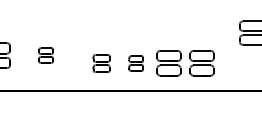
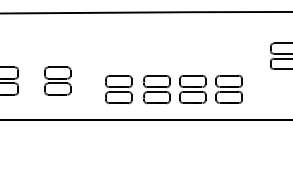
part: (45, 55) -> (57, 80), size x1.67
part: (101, 63) -> (118, 89), size x1.43
part: (135, 63) -> (156, 89), size x1.67

